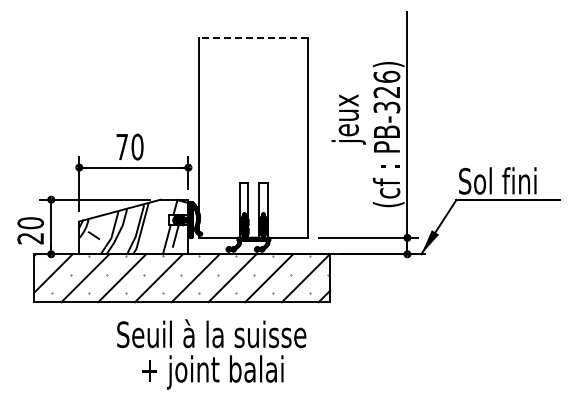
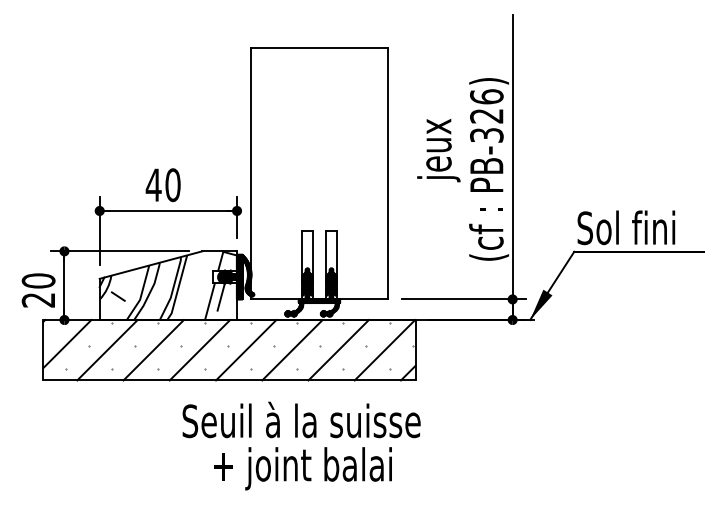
line: (253, 38) -> (318, 48), dashed -> solid
text: (121, 147) -> (152, 185), 70 -> 40
text: (211, 354) -> (301, 446), moved

